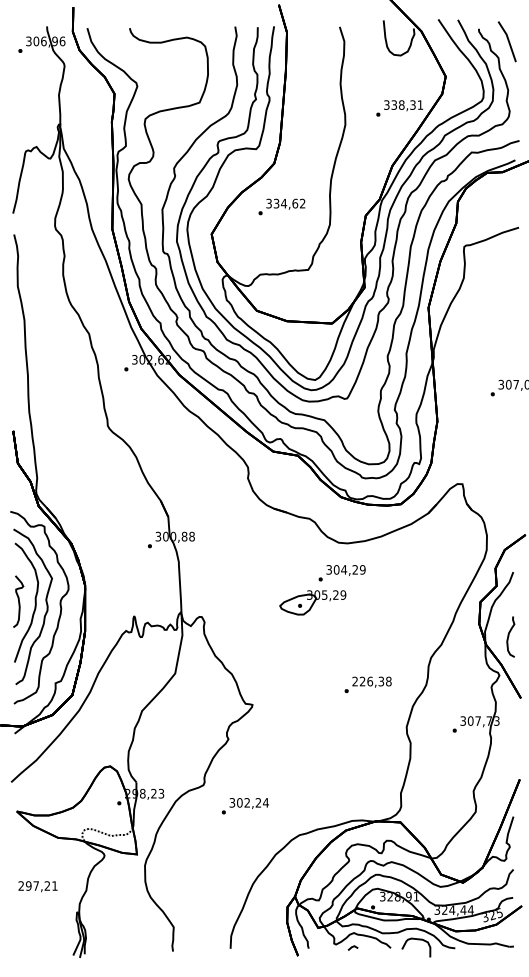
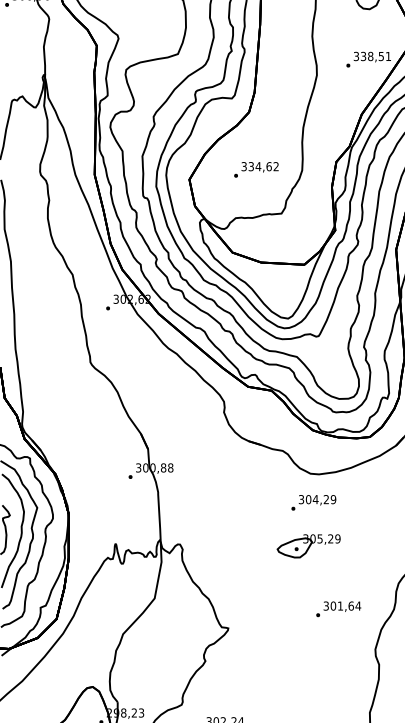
text: (412, 104) -> (380, 55), 338,31 -> 338,51
text: (281, 206) -> (256, 169), moved
part: (312, 602) -> (308, 545), moved
text: (371, 681) -> (341, 606), 226,38 -> 301,64

